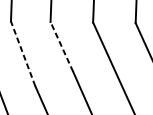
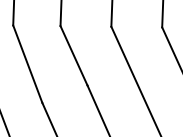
line: (62, 46) -> (74, 55), dashed -> solid
line: (22, 53) -> (27, 63), dashed -> solid

